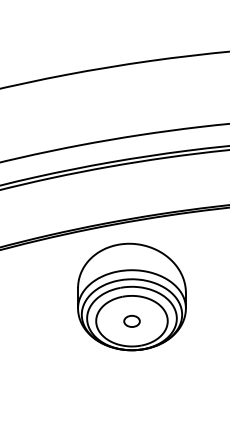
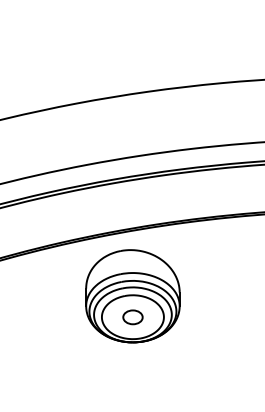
part: (131, 321) -> (132, 317), size x1.43

